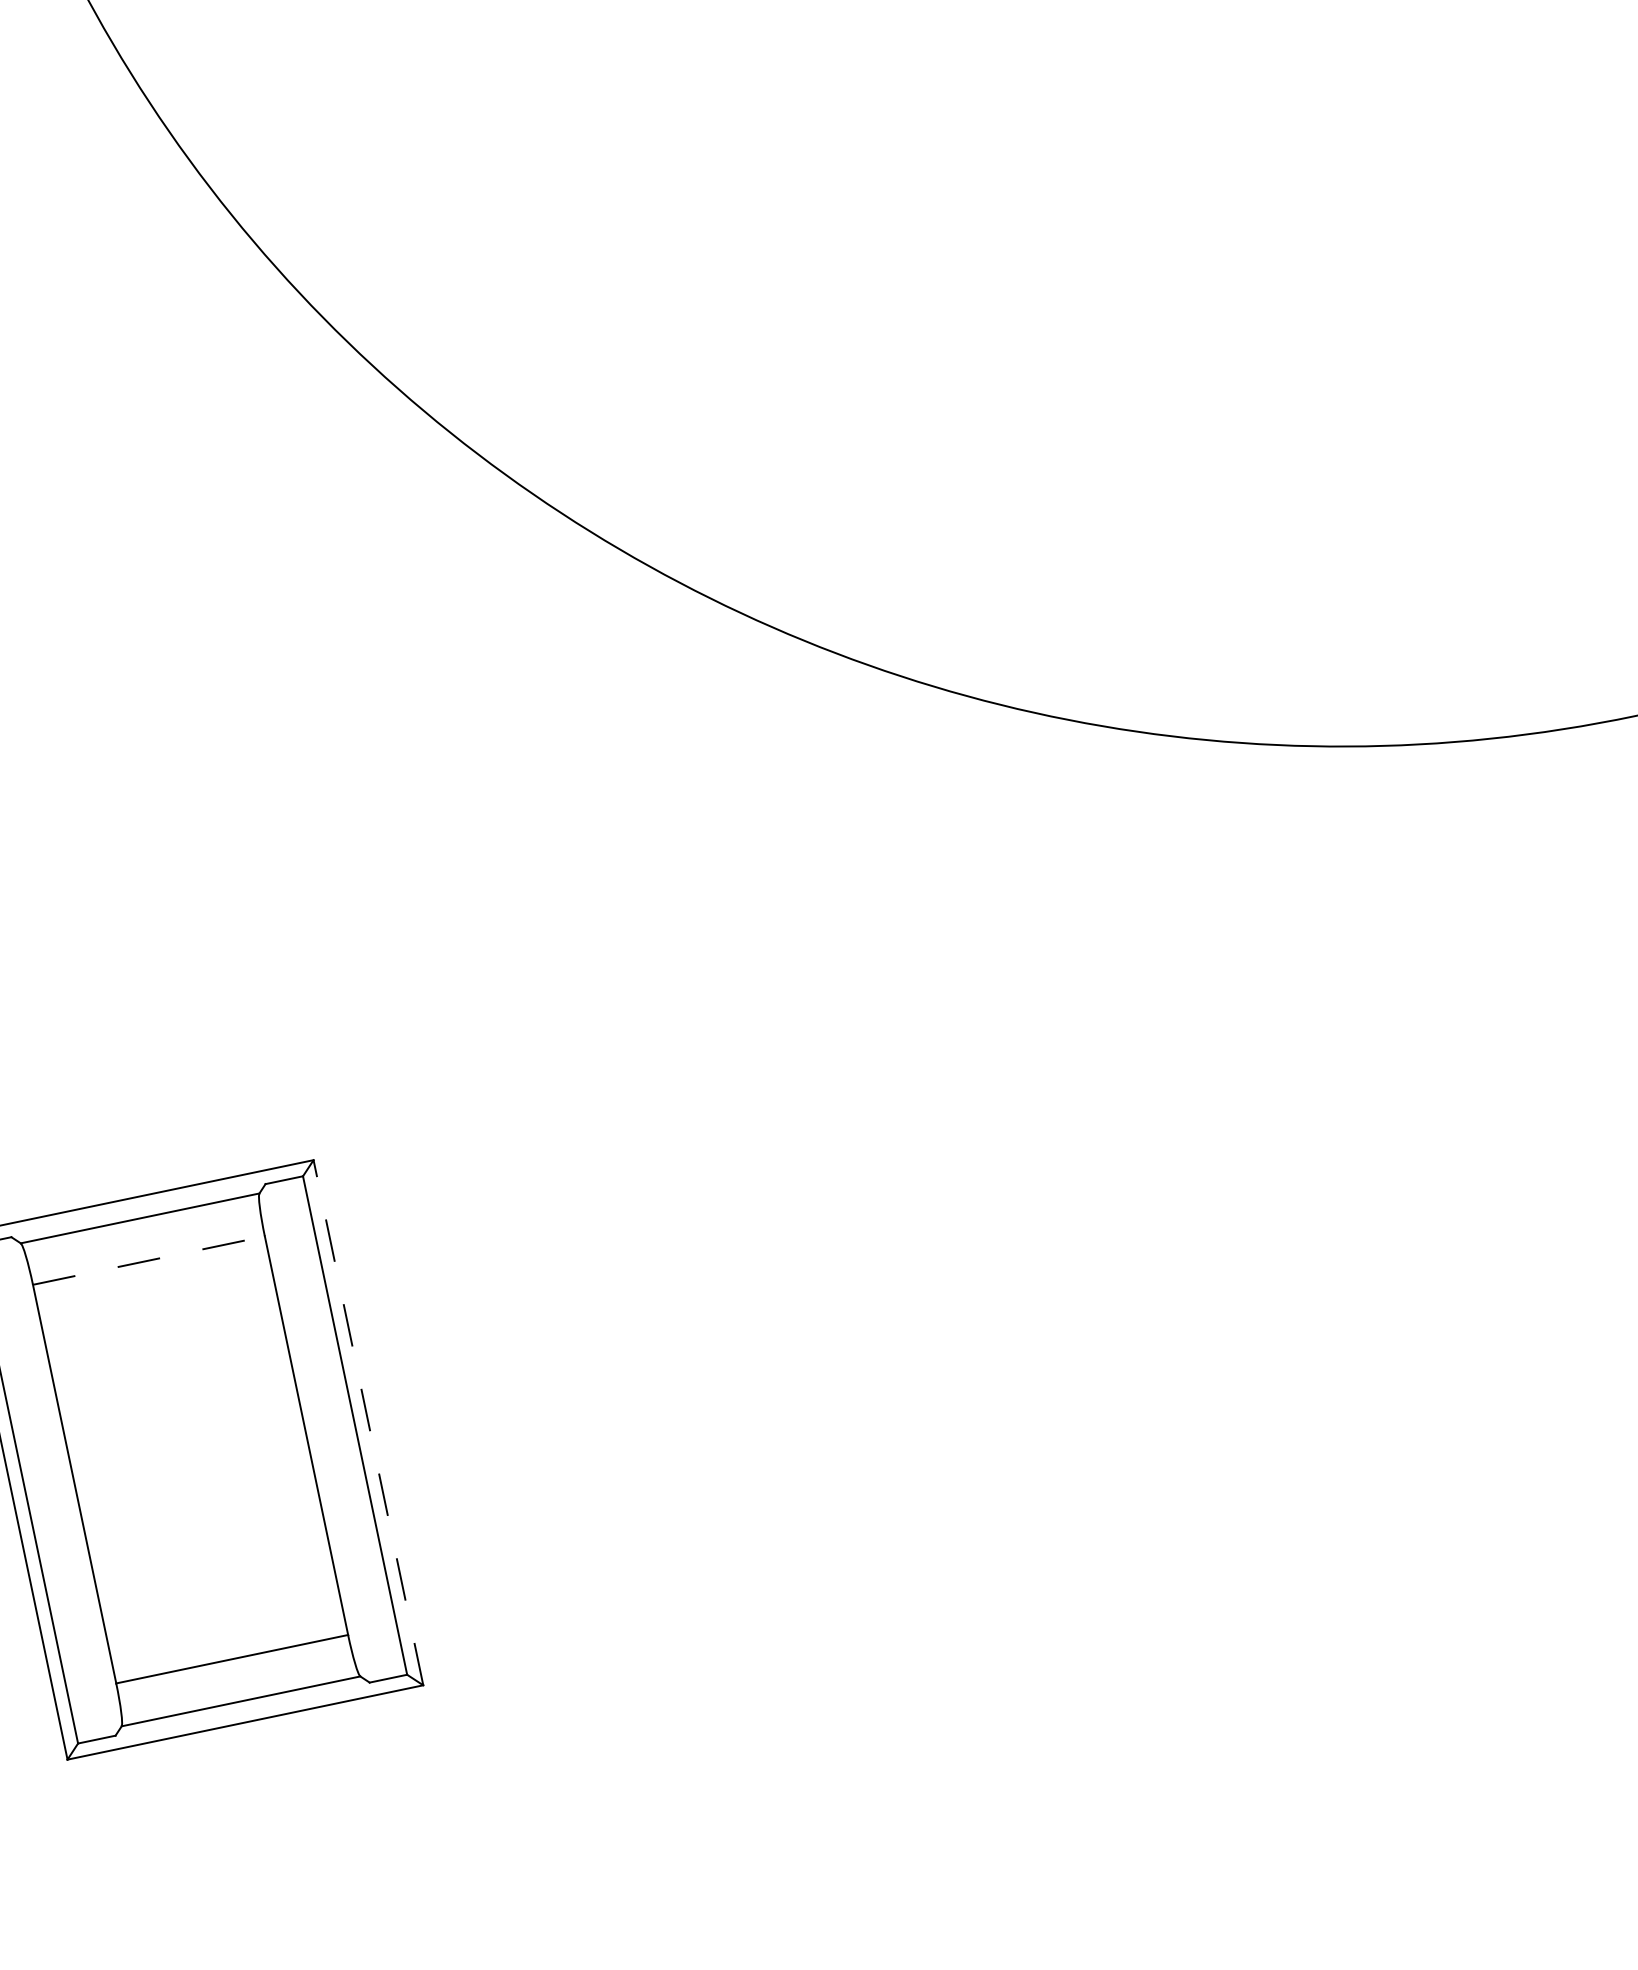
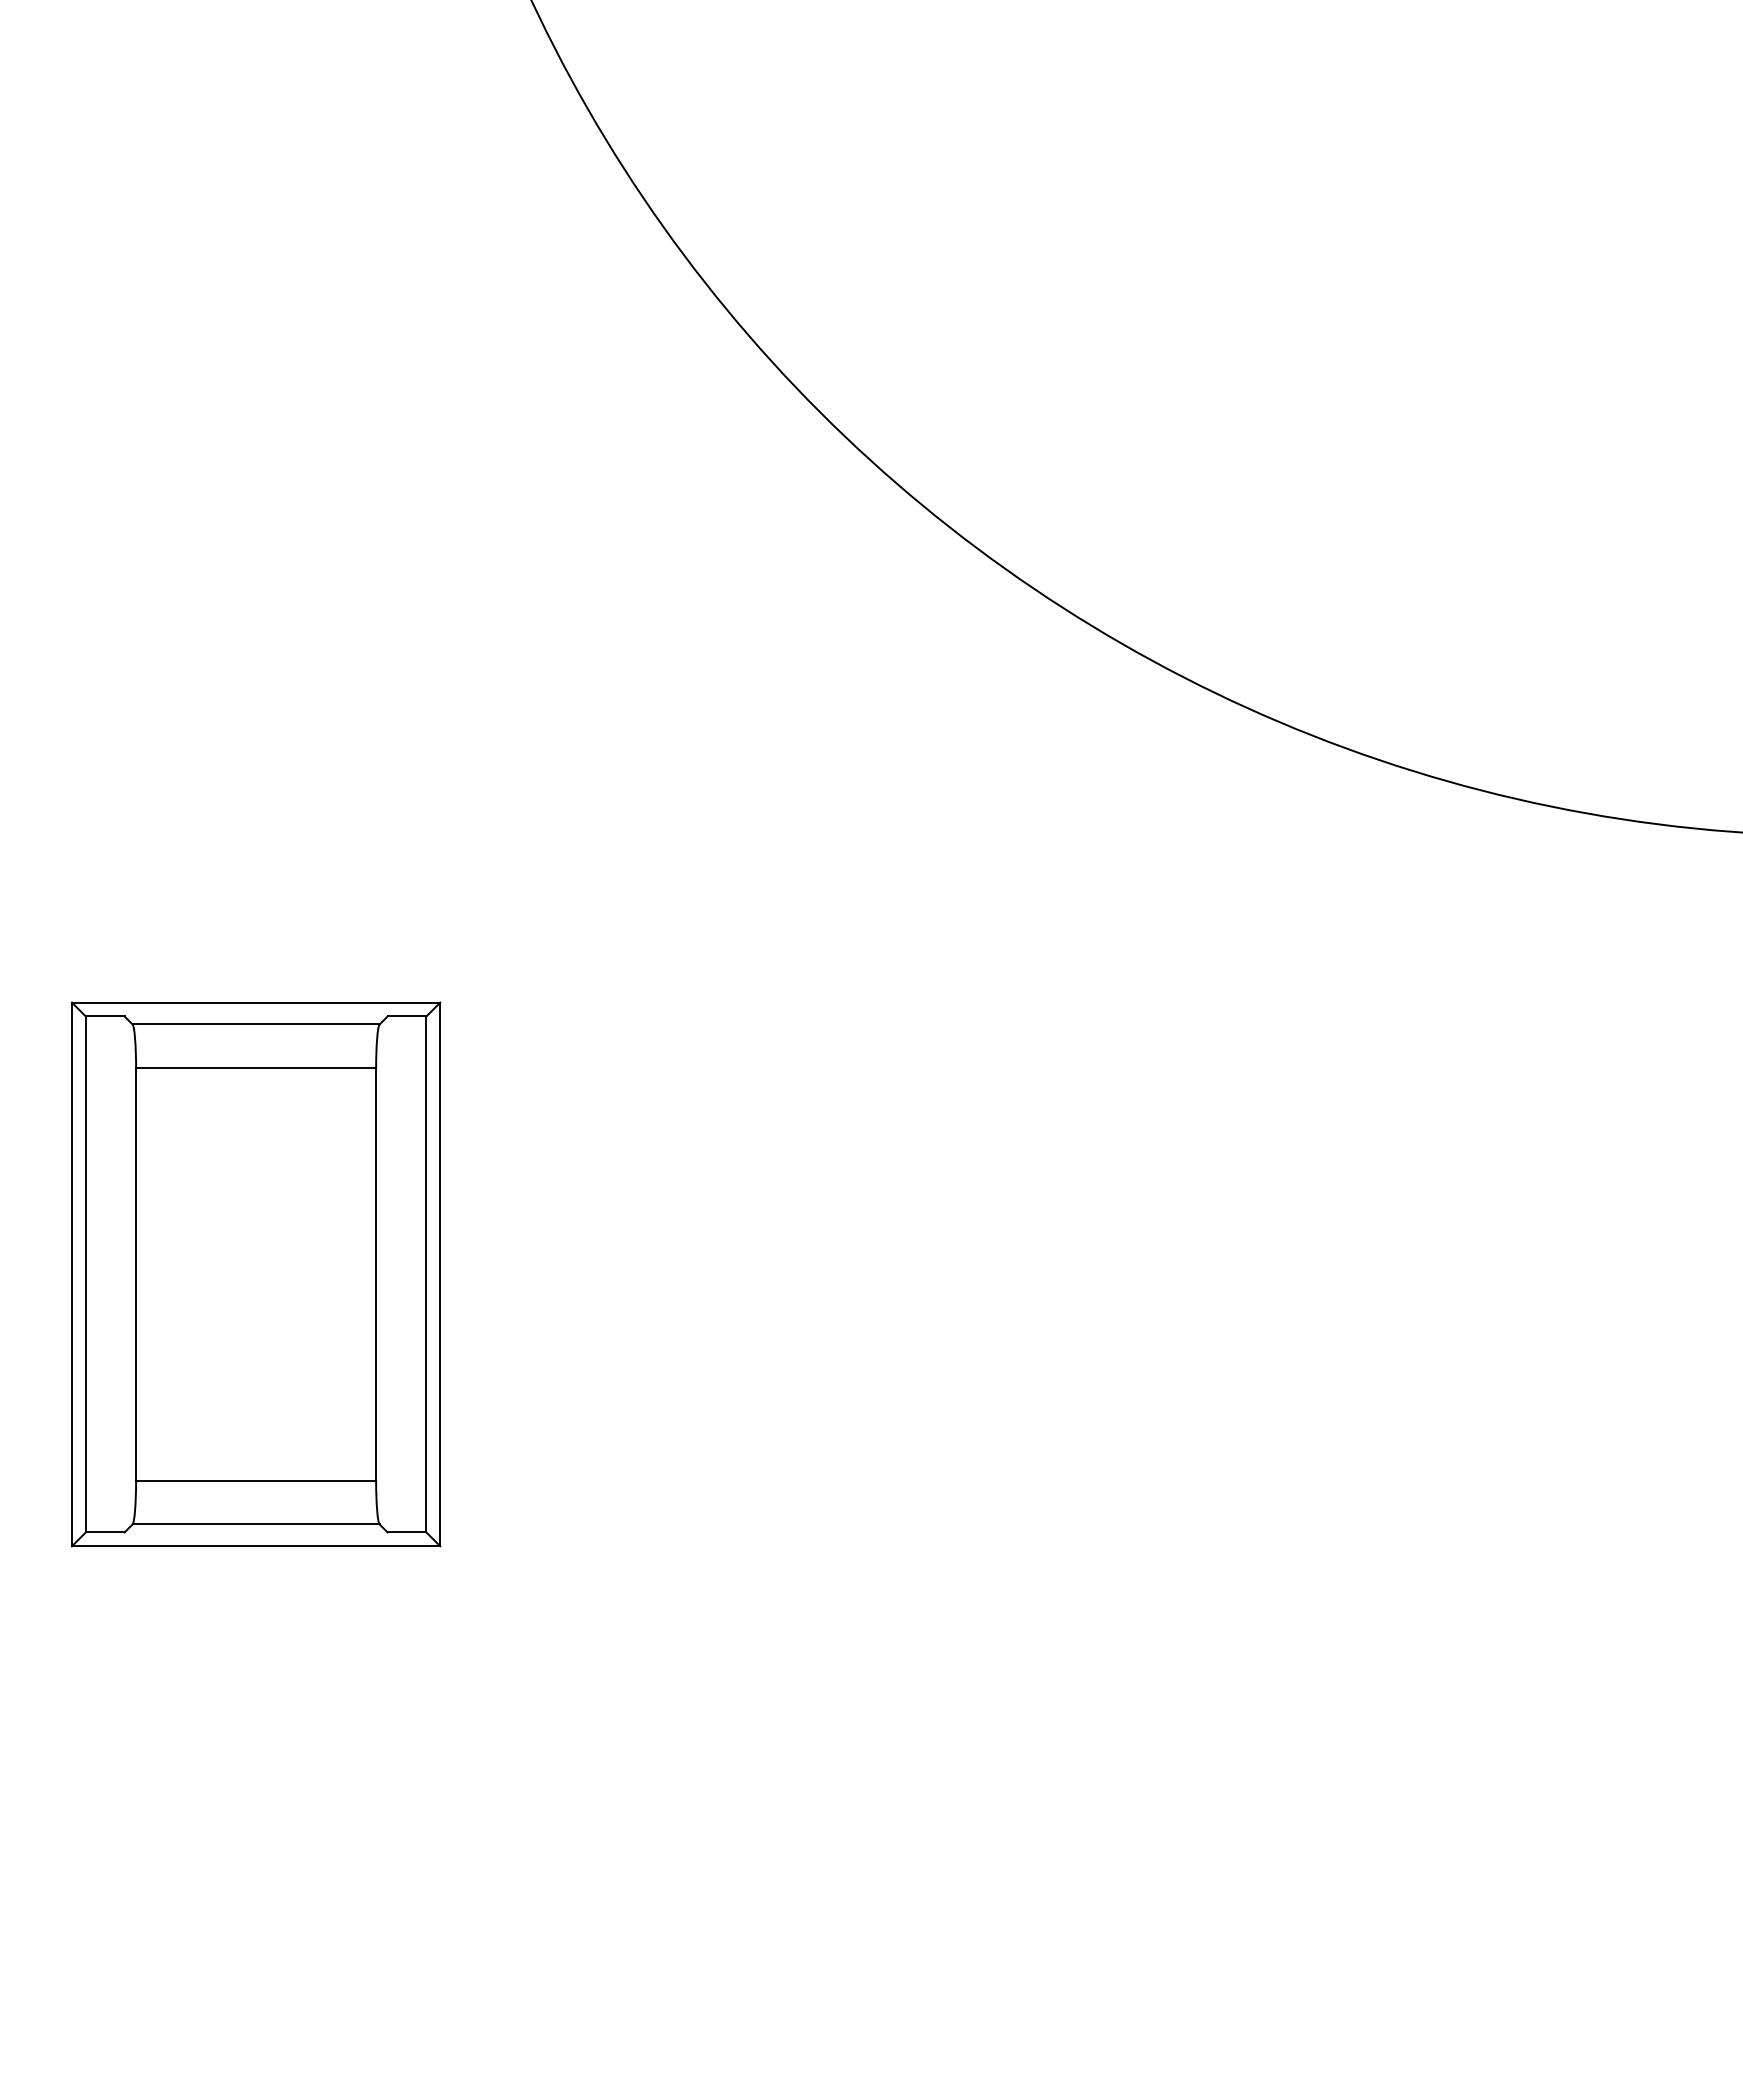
line: (149, 1260) -> (256, 1068), dashed -> solid
line: (368, 1422) -> (440, 1274), dashed -> solid

